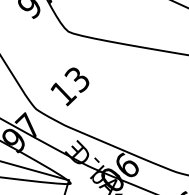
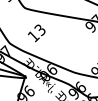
text: (69, 87) -> (36, 33), moved

